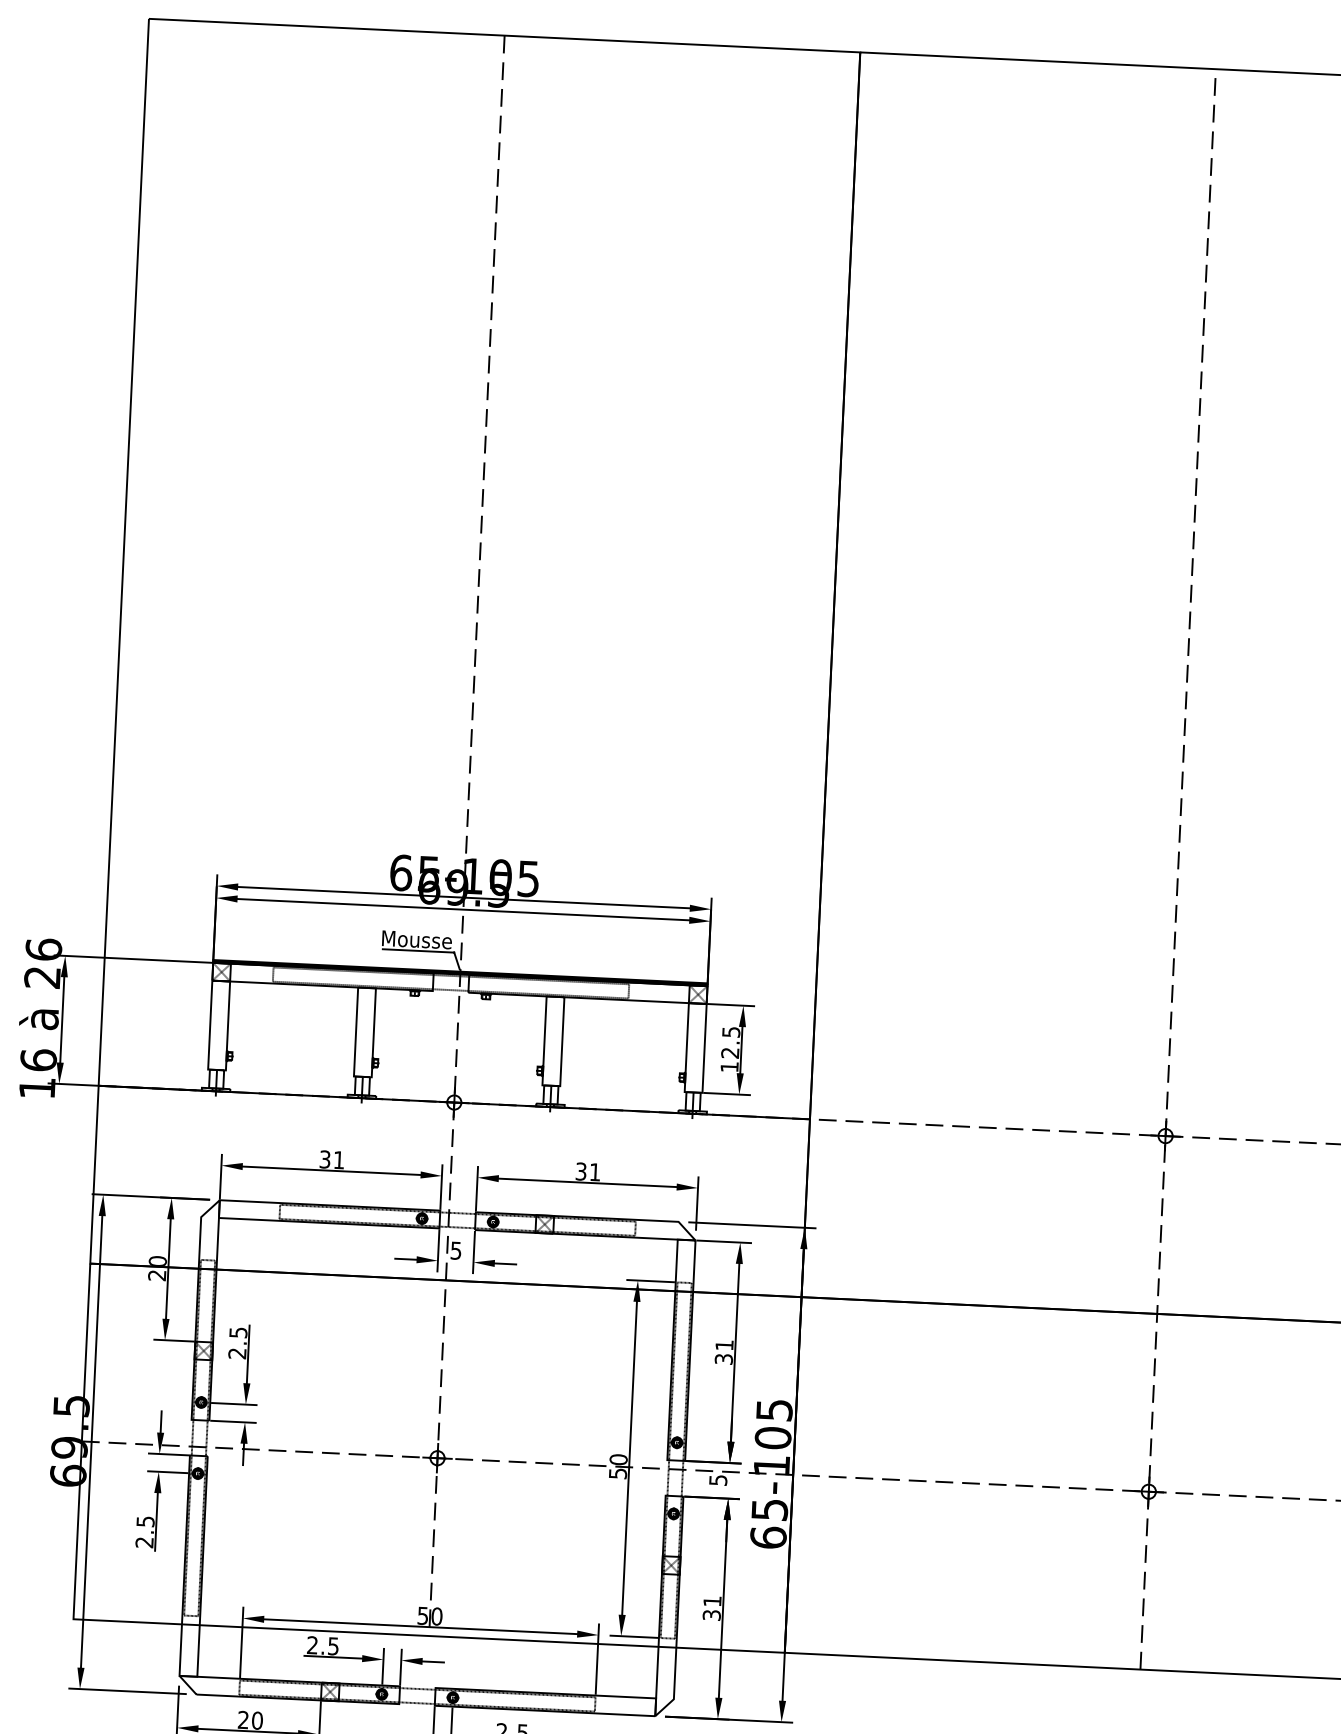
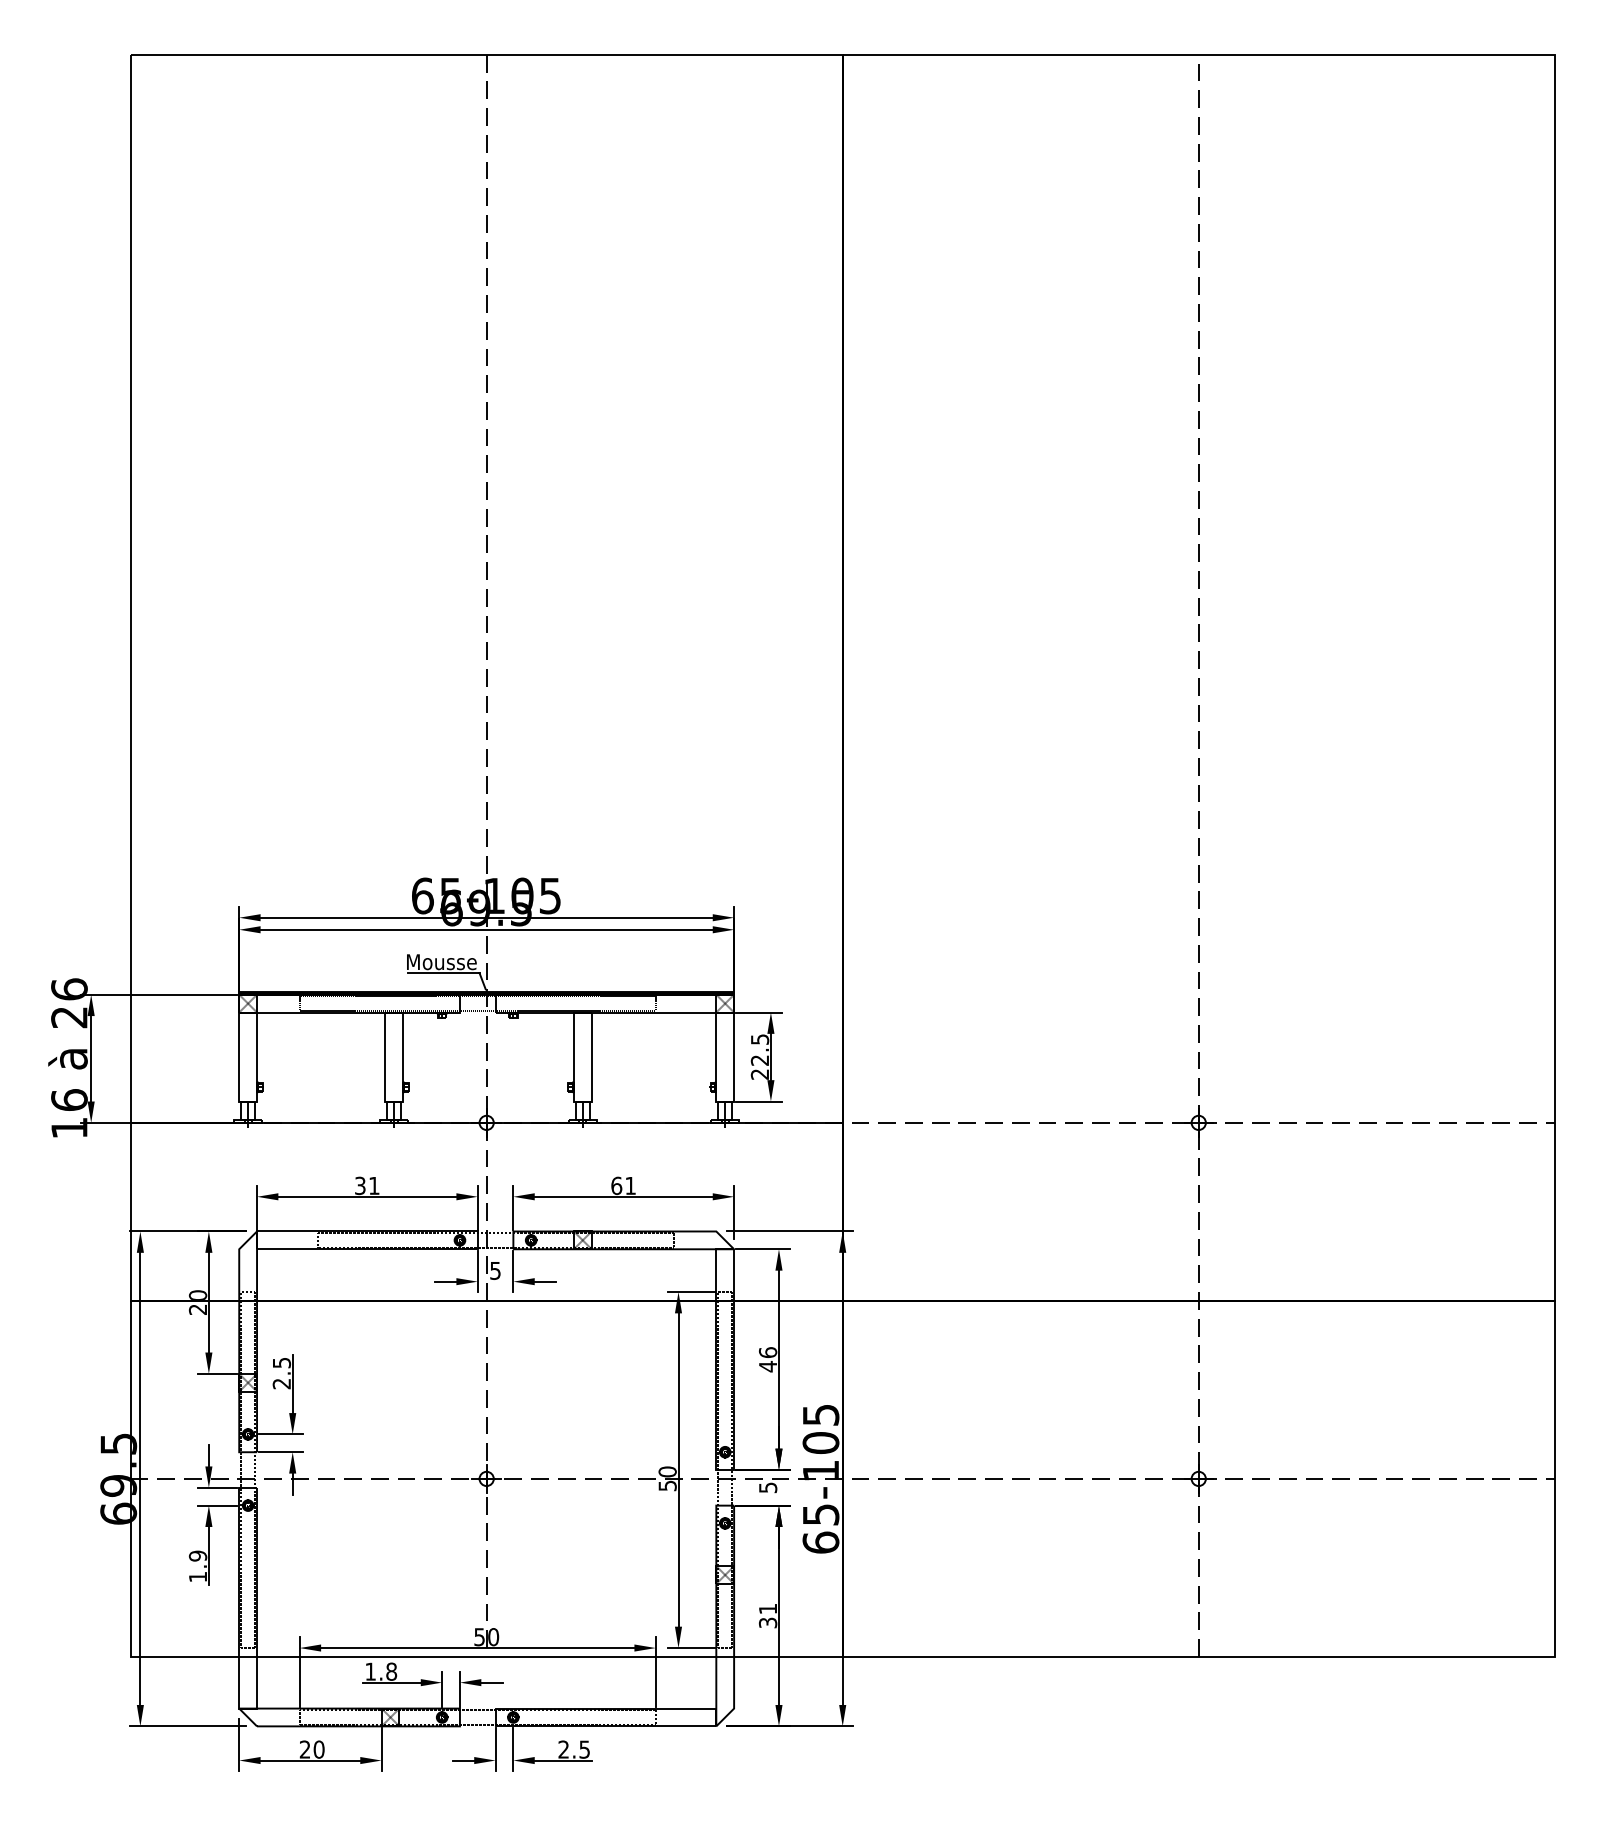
text: (729, 1067) -> (759, 1074), 12.5 -> 22.5
text: (581, 1171) -> (616, 1185), 31 -> 61
text: (723, 1352) -> (767, 1359), 31 -> 46
text: (144, 1532) -> (197, 1566), 2.5 -> 1.9
text: (323, 1645) -> (381, 1671), 2.5 -> 1.8

